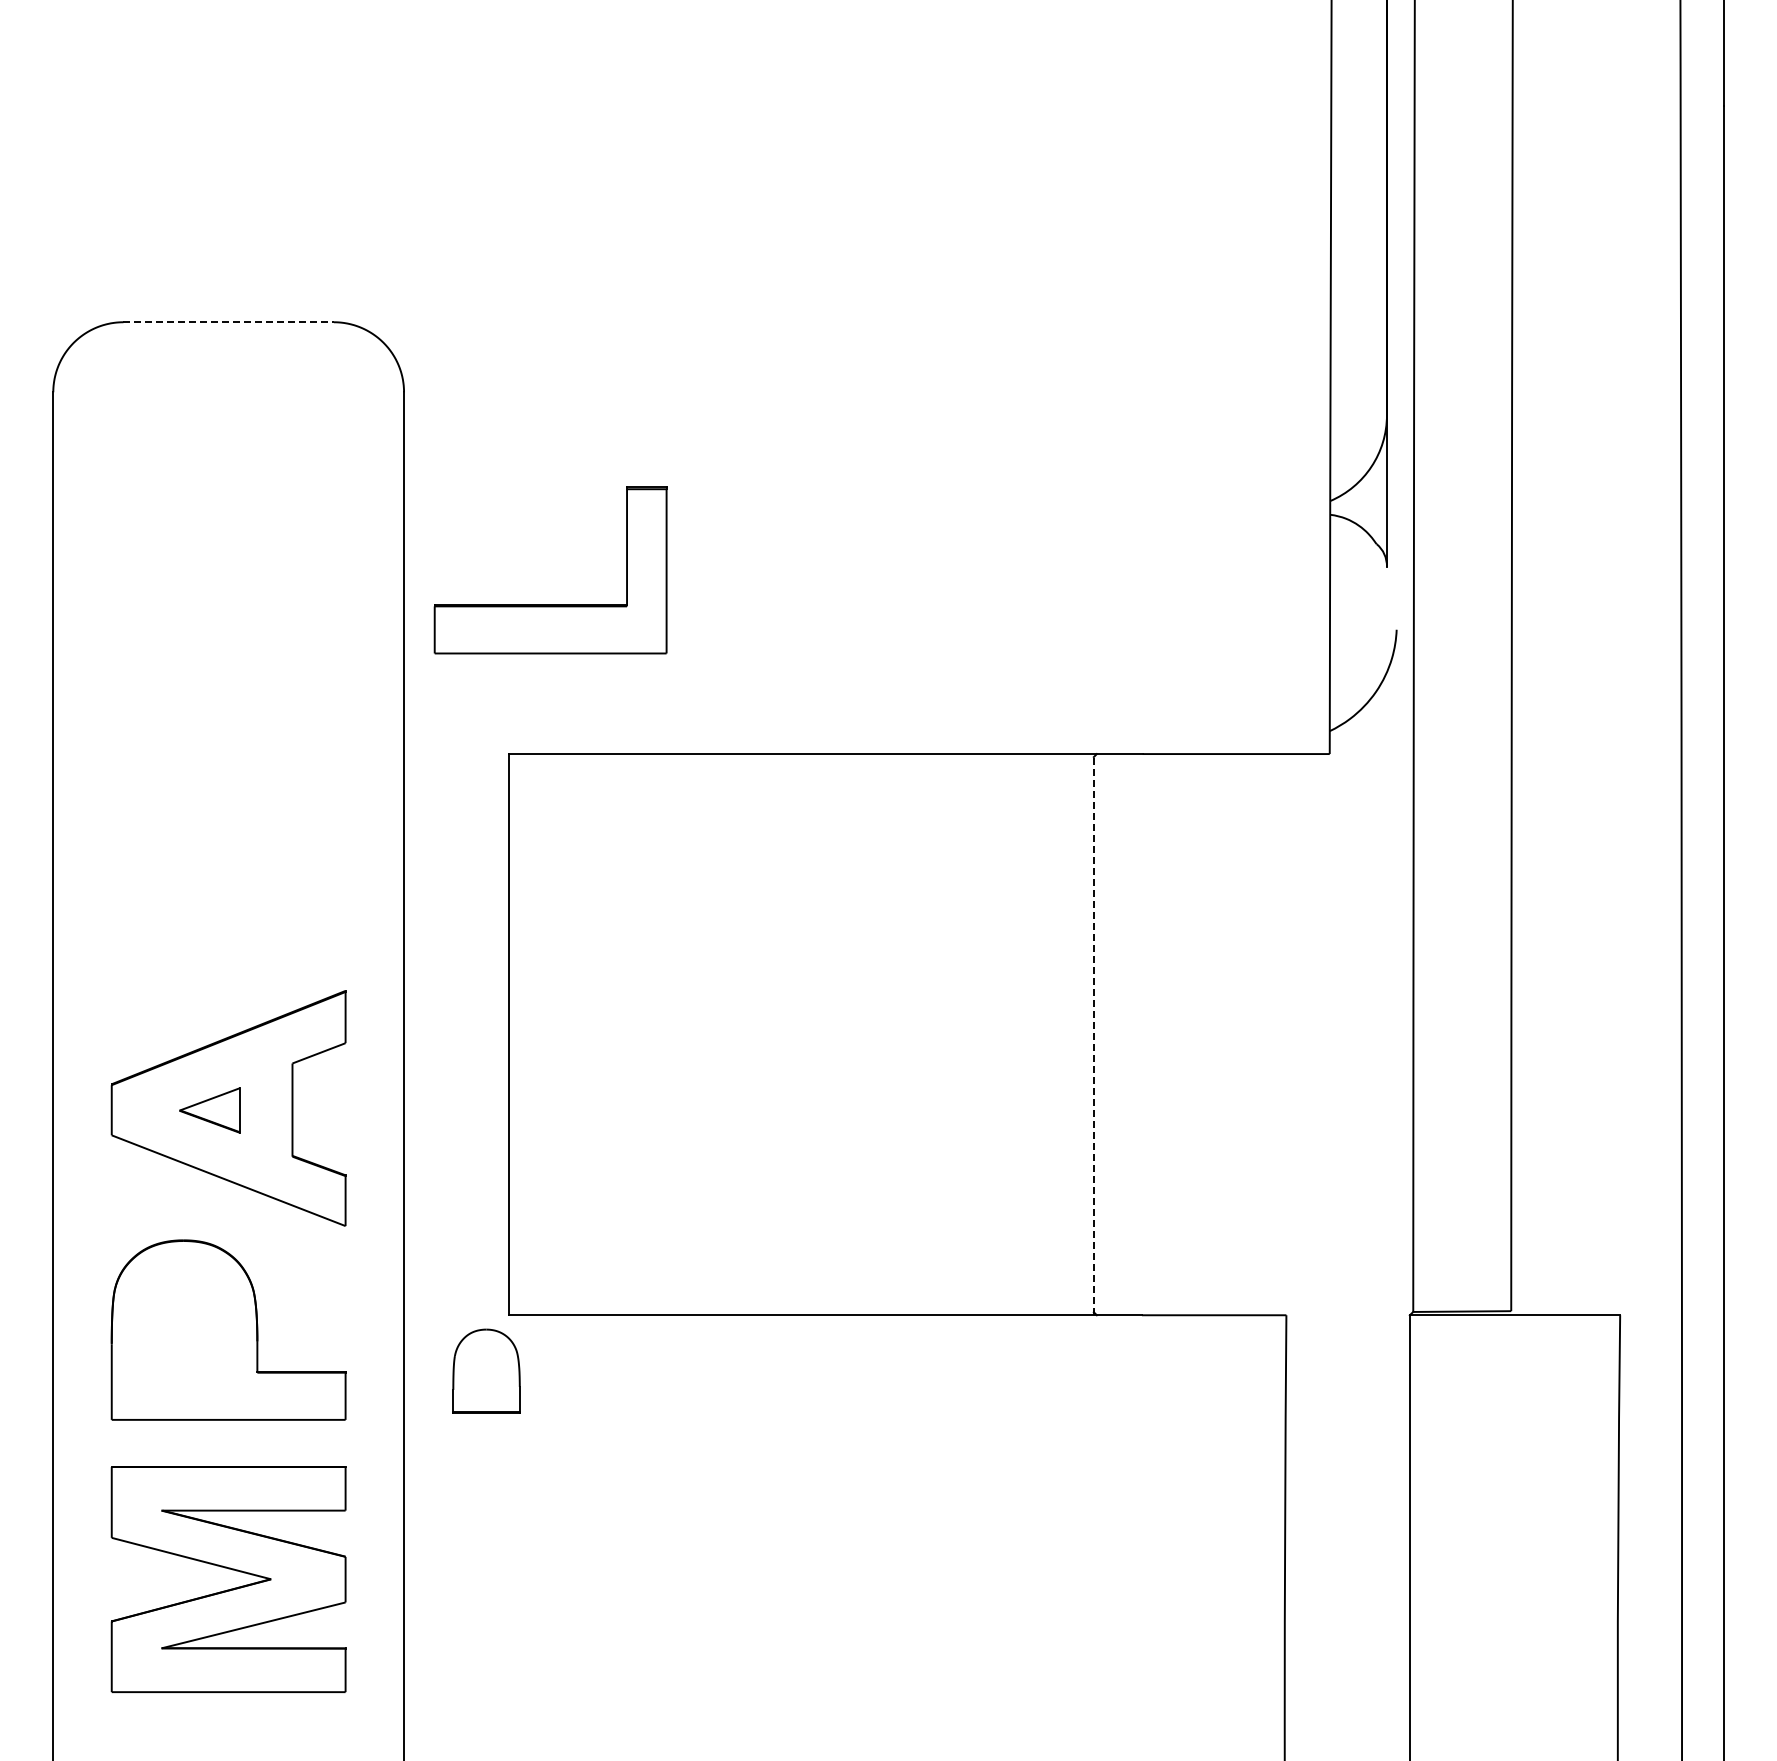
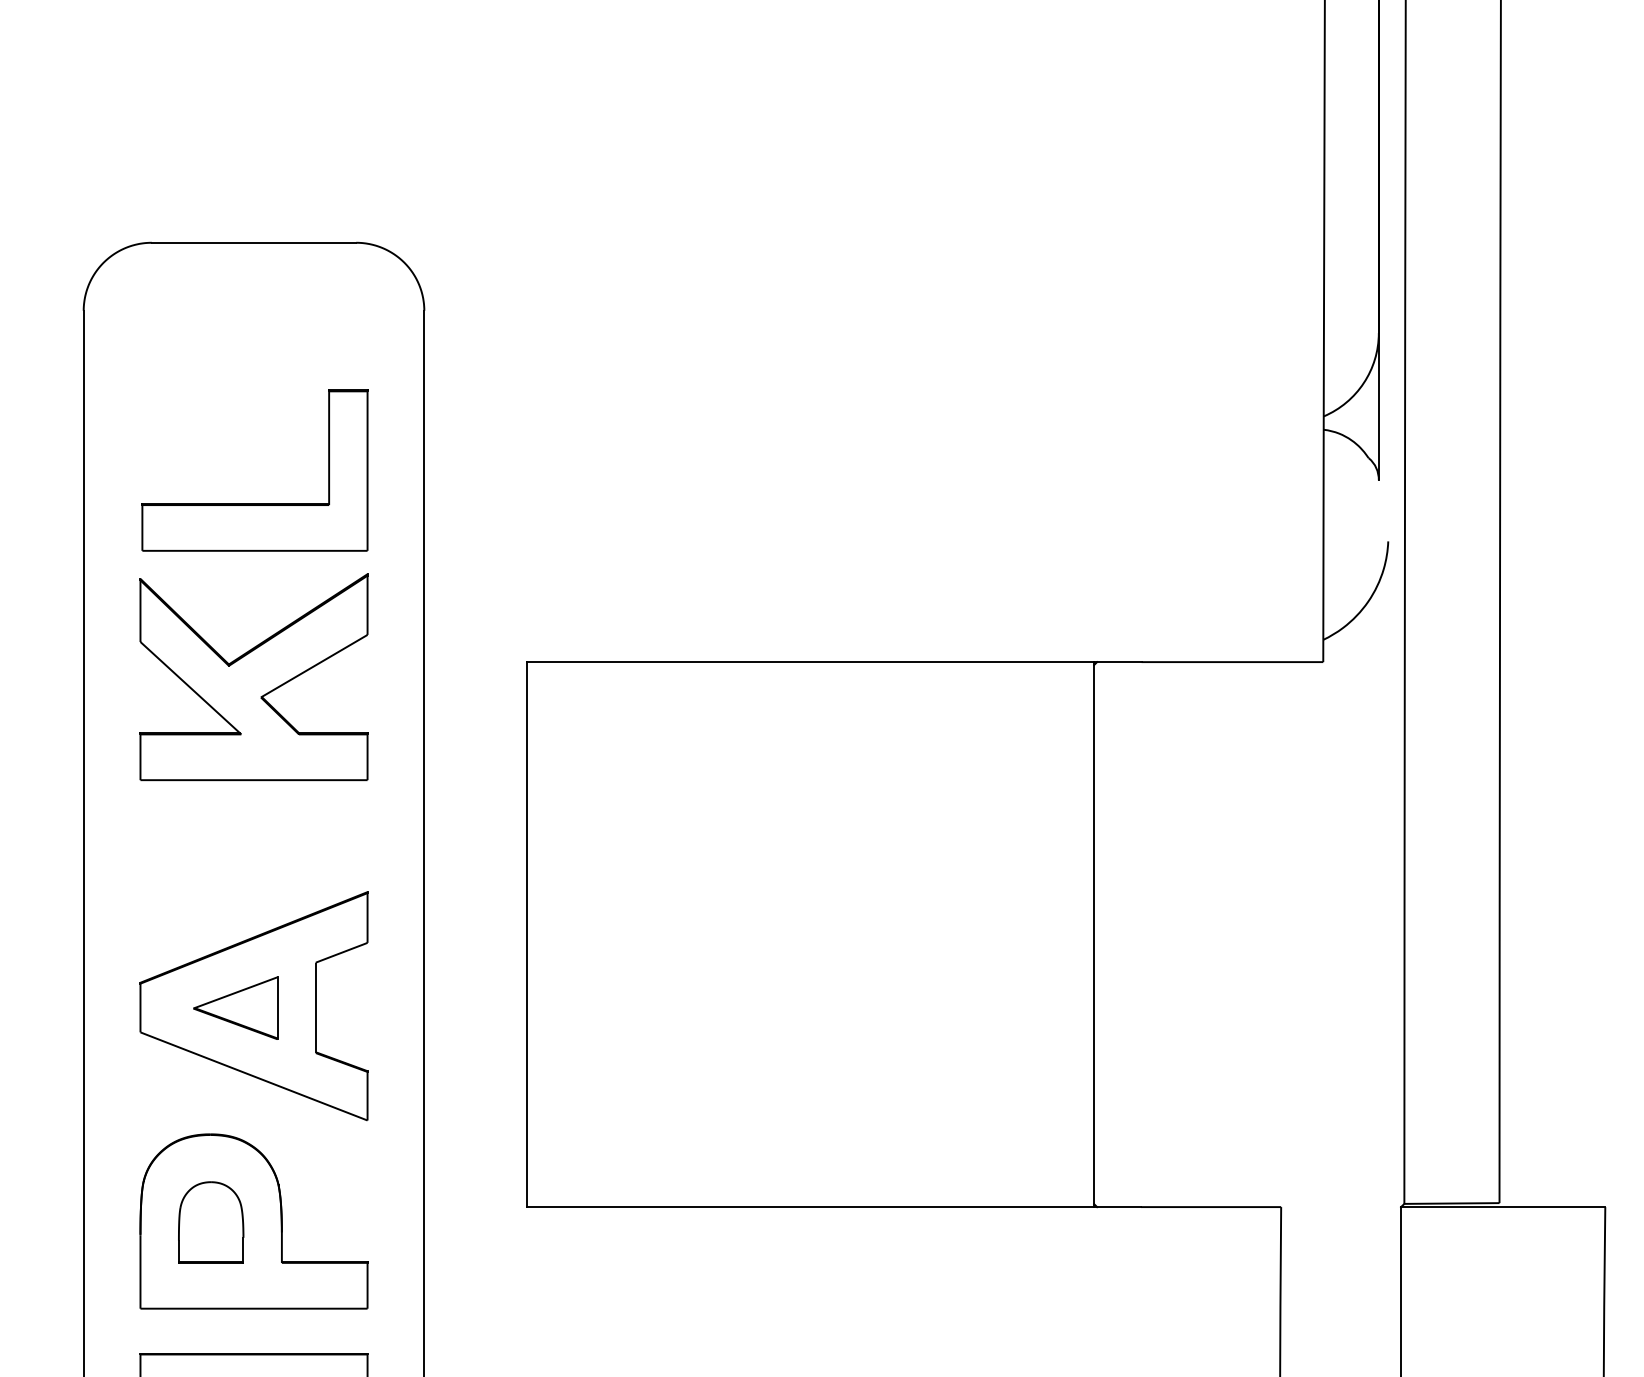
line: (229, 322) -> (254, 243), dashed -> solid
part: (550, 604) -> (254, 503), moved
part: (228, 769) -> (253, 677), added
line: (1093, 1034) -> (1093, 934), dashed -> solid
part: (209, 1110) -> (235, 1008), size x1.43
part: (486, 1370) -> (211, 1221), moved

